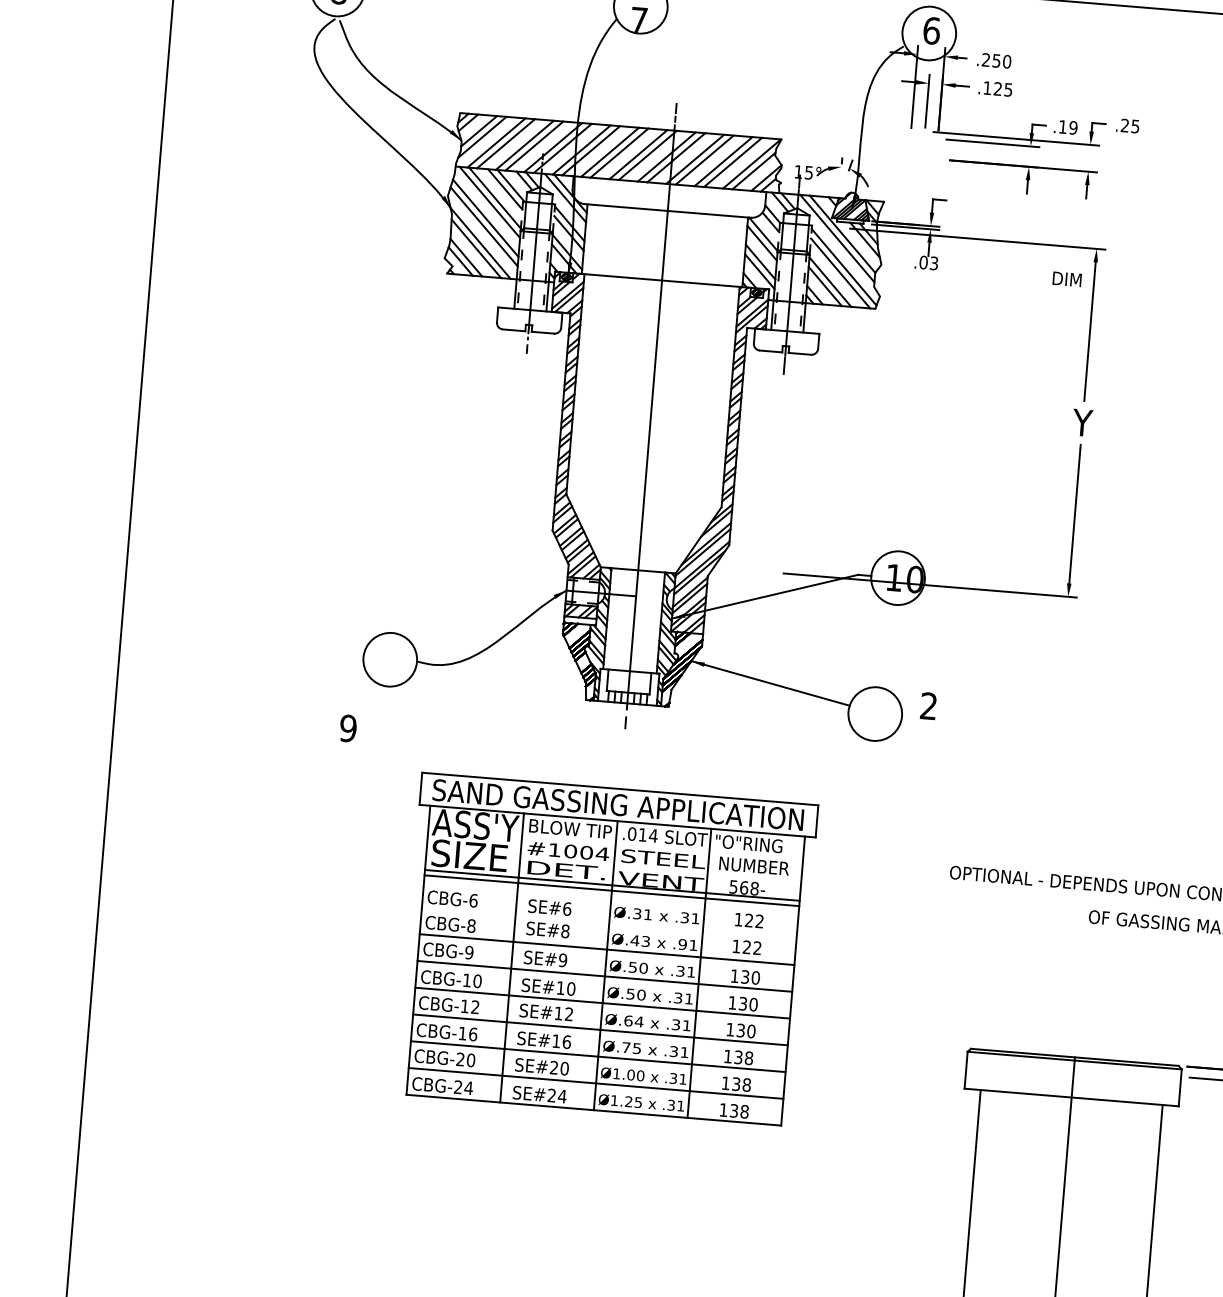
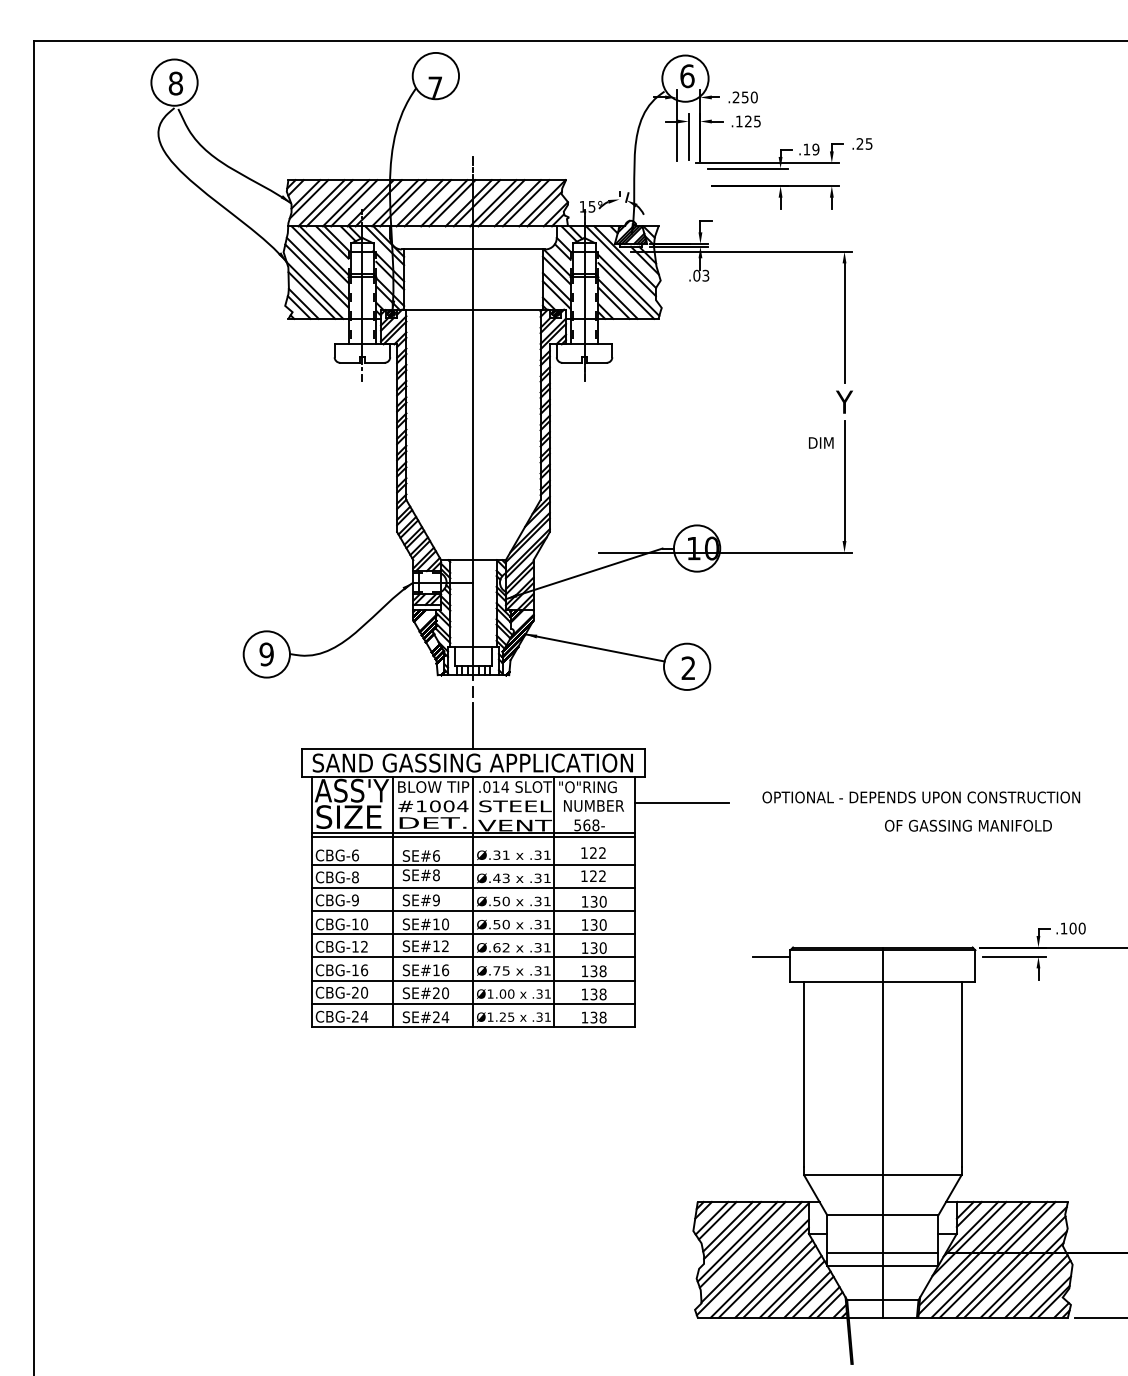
text: (1067, 278) -> (821, 442), moved
text: (927, 705) -> (687, 667), moved
text: (348, 728) -> (266, 654), moved
line: (622, 762) -> (473, 726), added
line: (855, 871) -> (681, 803), added
line: (609, 922) -> (473, 864), added
text: (682, 943) -> (537, 877), .91 -> .31
text: (638, 1021) -> (505, 947), Ø.64 -> Ø.62
line: (945, 1057) -> (771, 956), added

